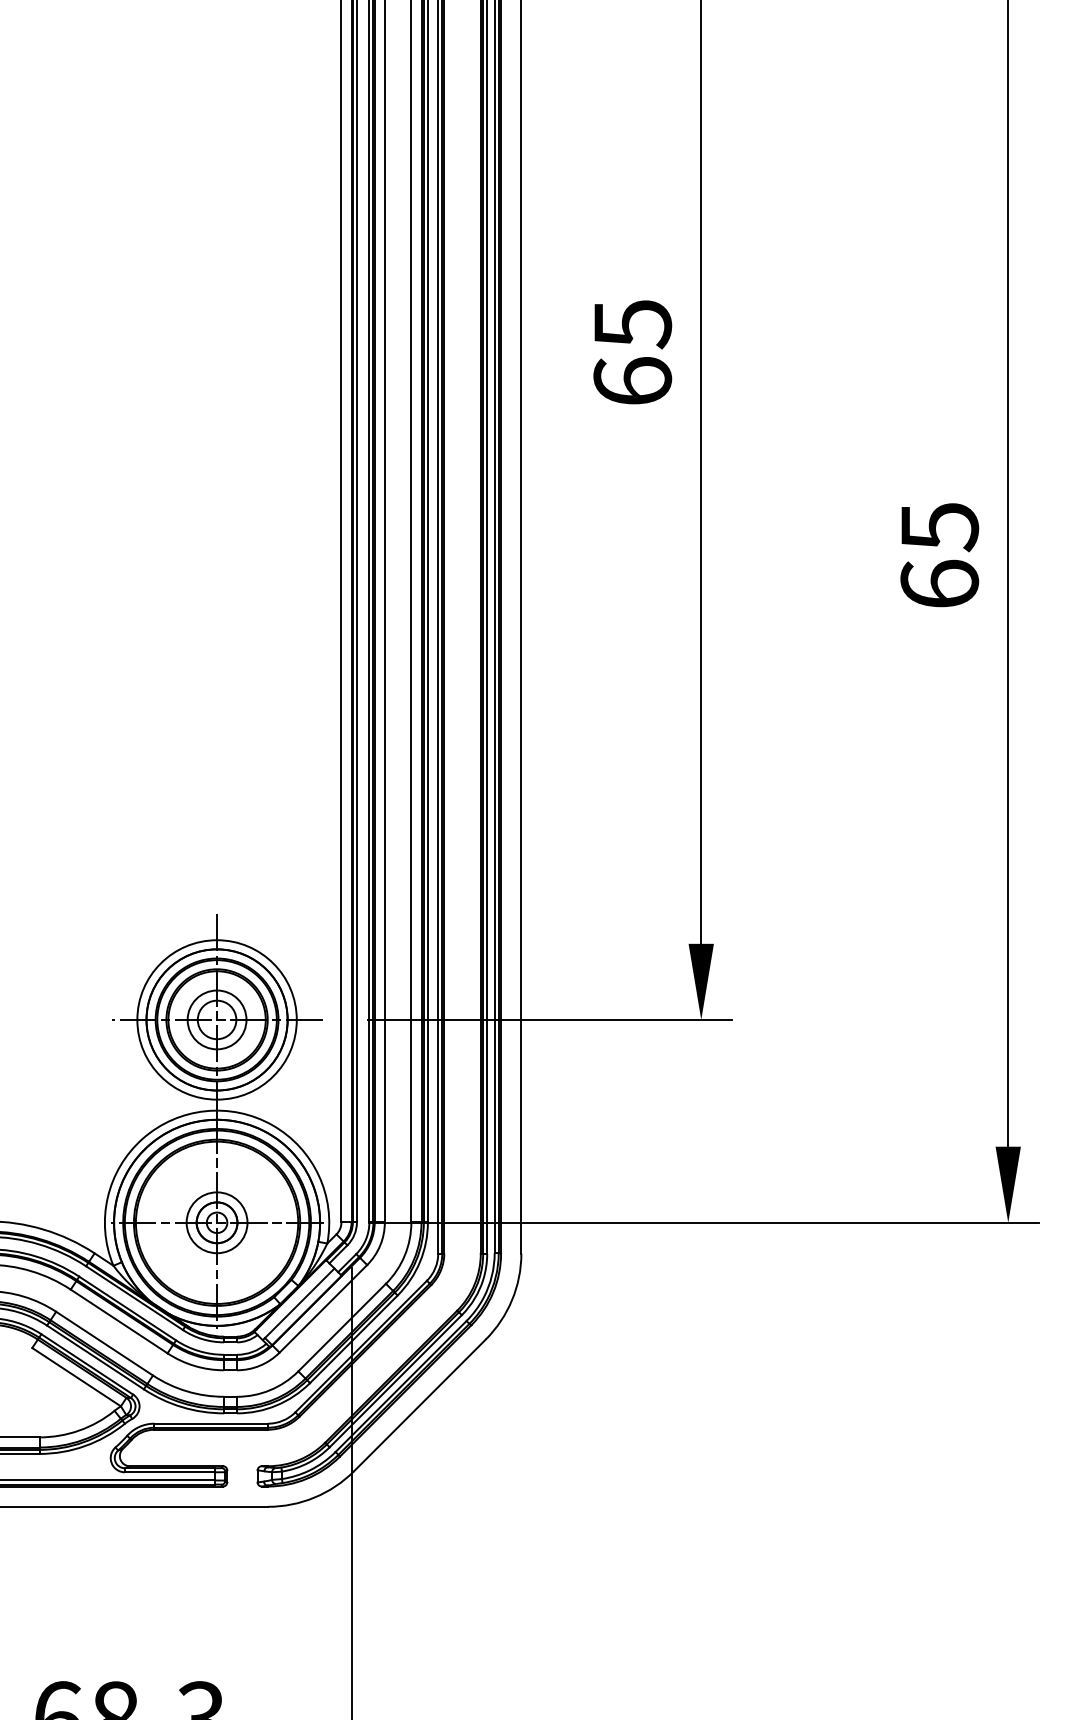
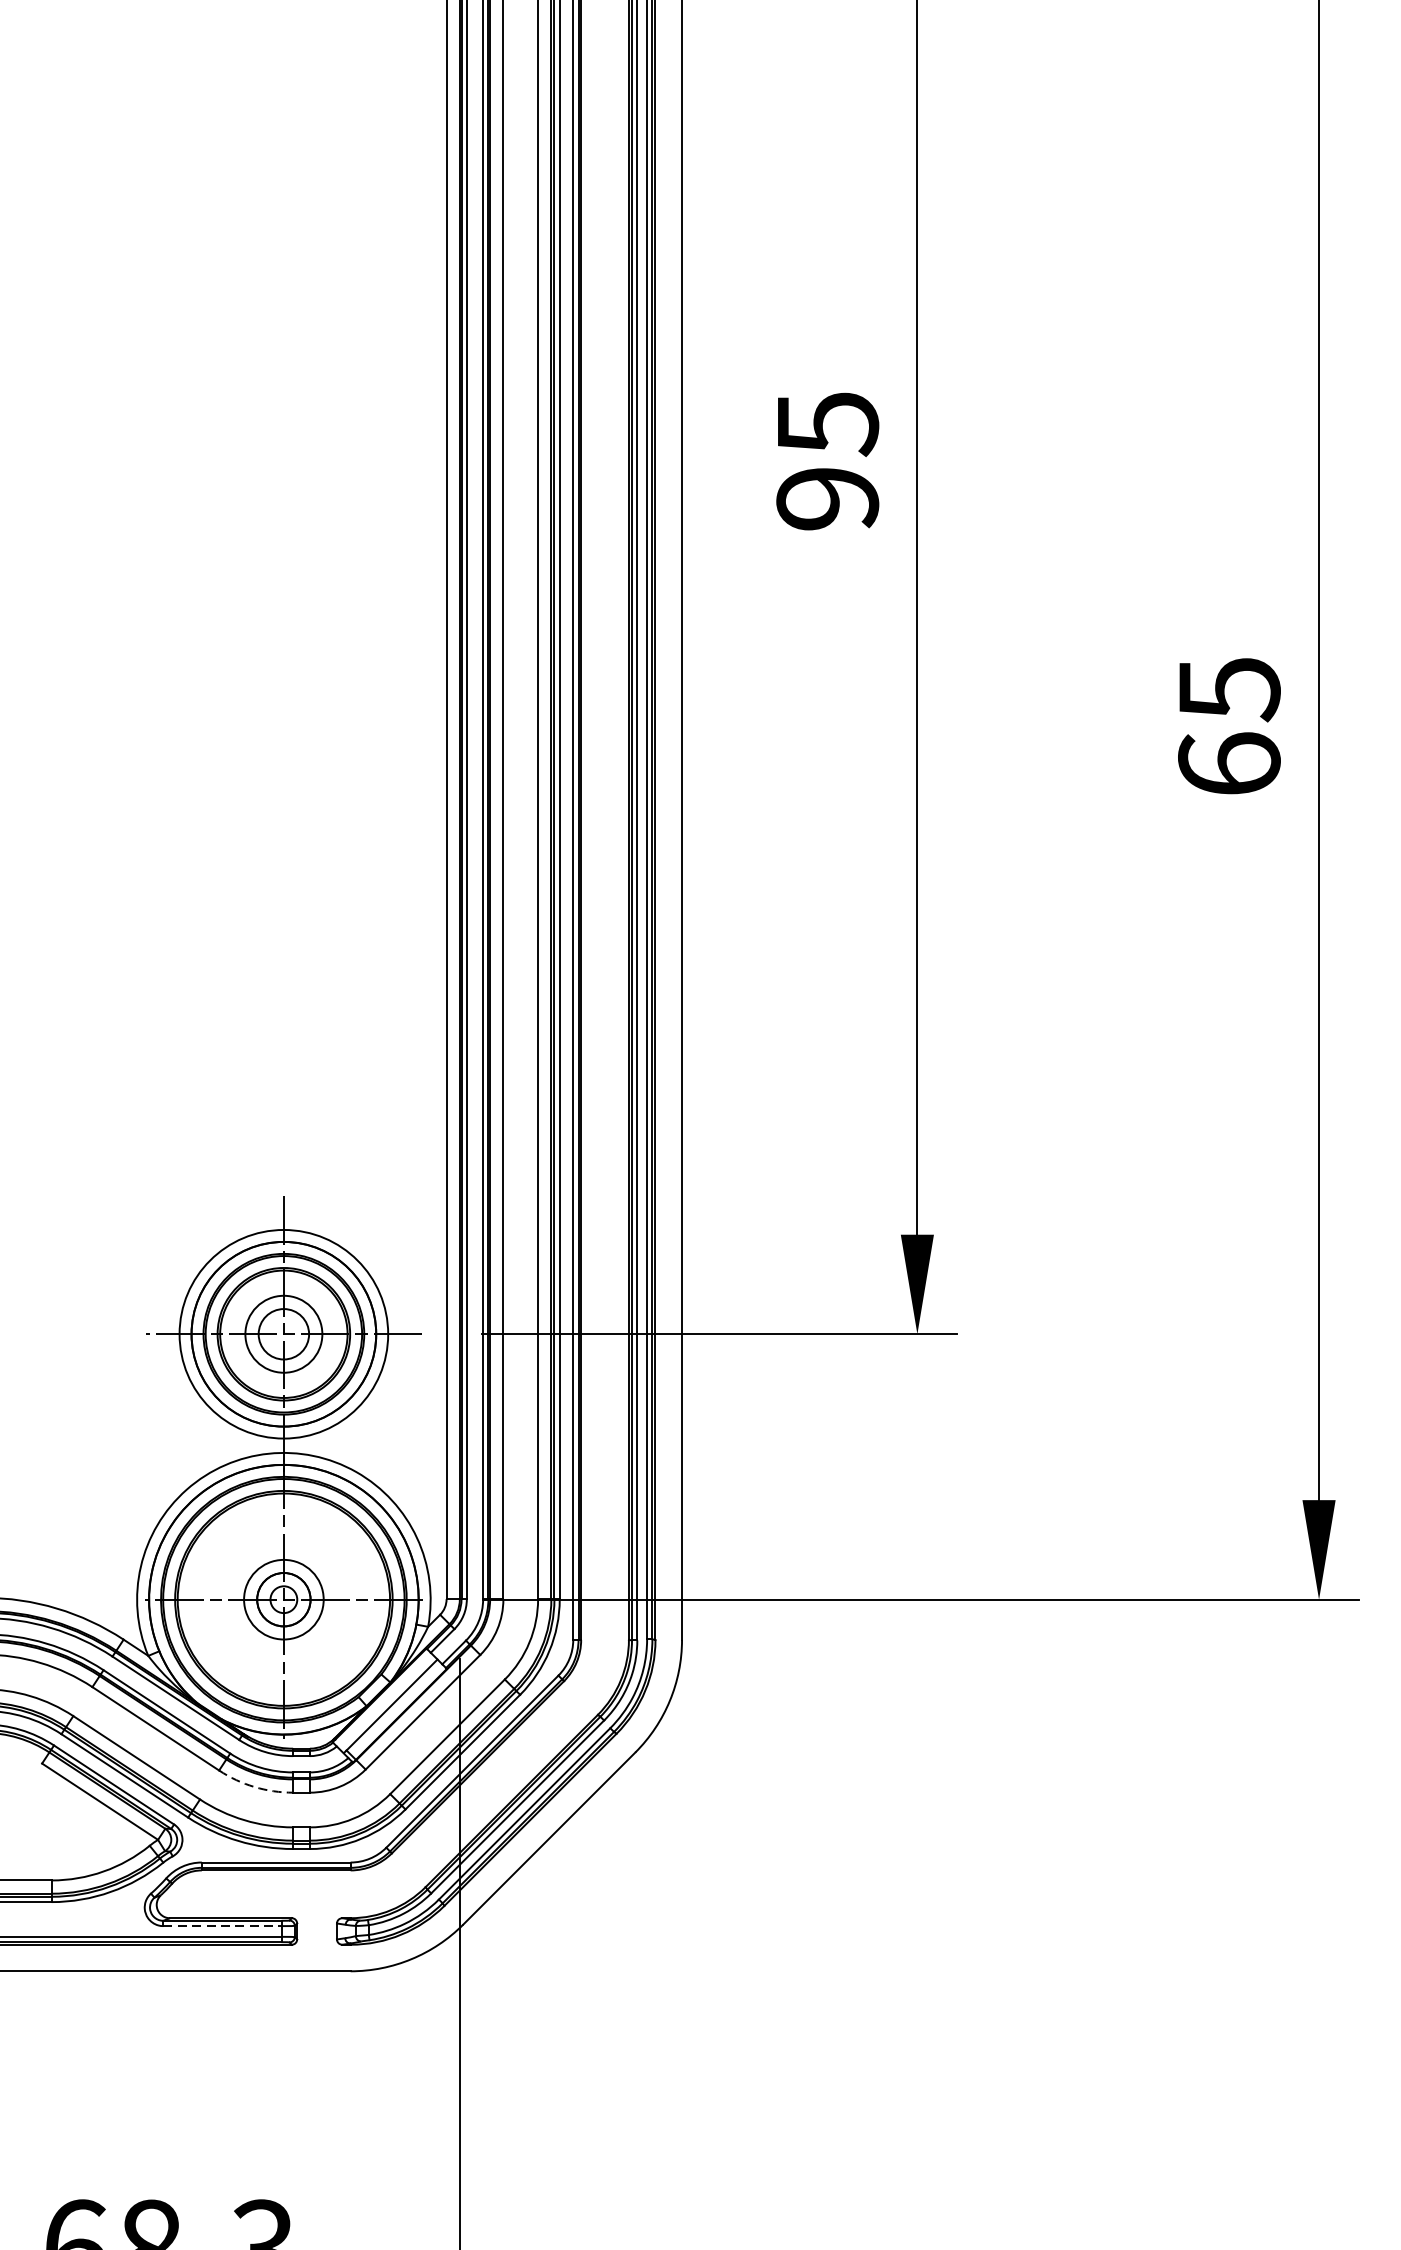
text: (632, 381) -> (827, 498), 65 -> 95
arc: (194, 1365) -> (254, 1786), solid -> dashed
line: (170, 1472) -> (222, 1926), solid -> dashed

